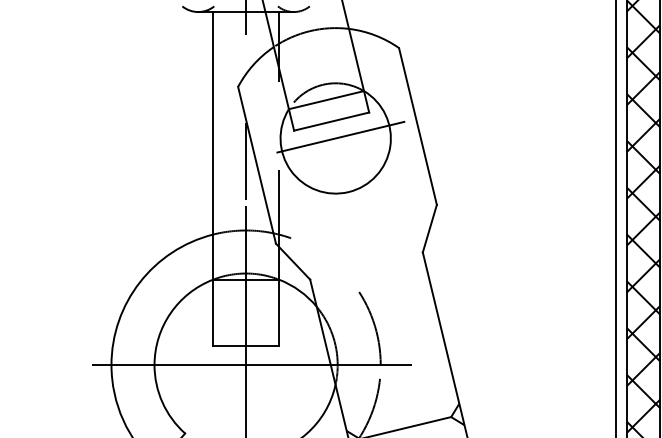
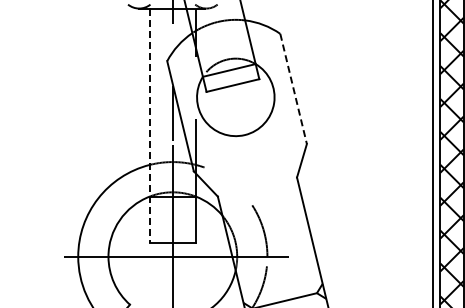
line: (417, 125) -> (293, 88), solid -> dashed
line: (336, 137) -> (236, 96), removed
line: (212, 179) -> (149, 126), solid -> dashed

